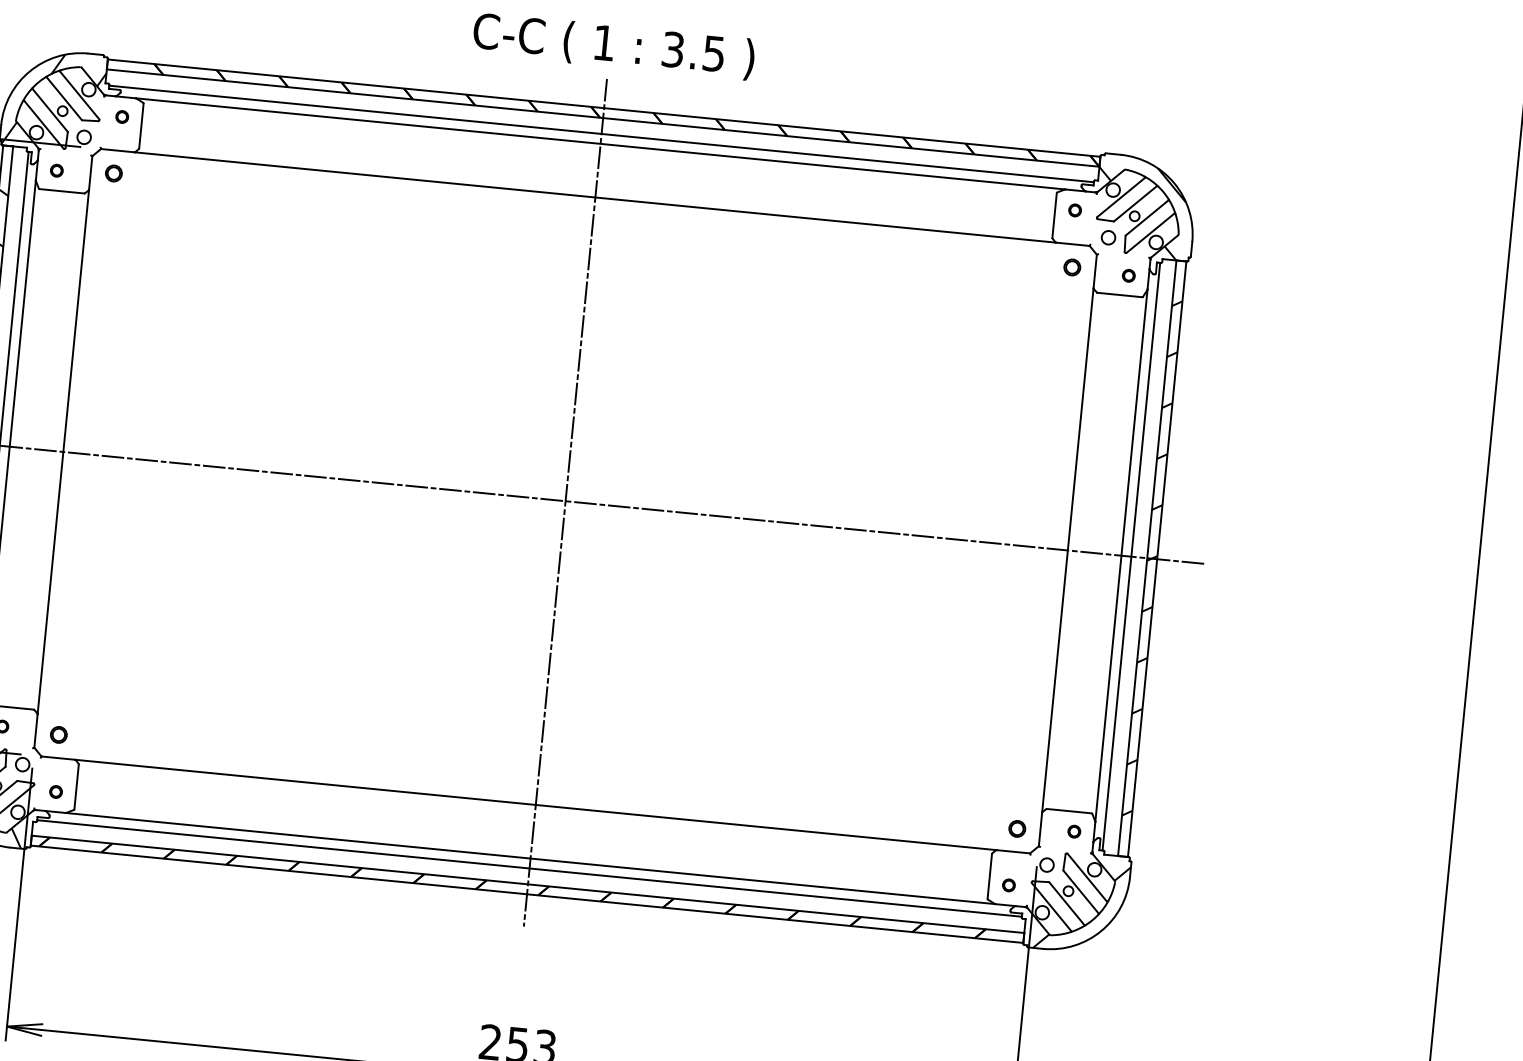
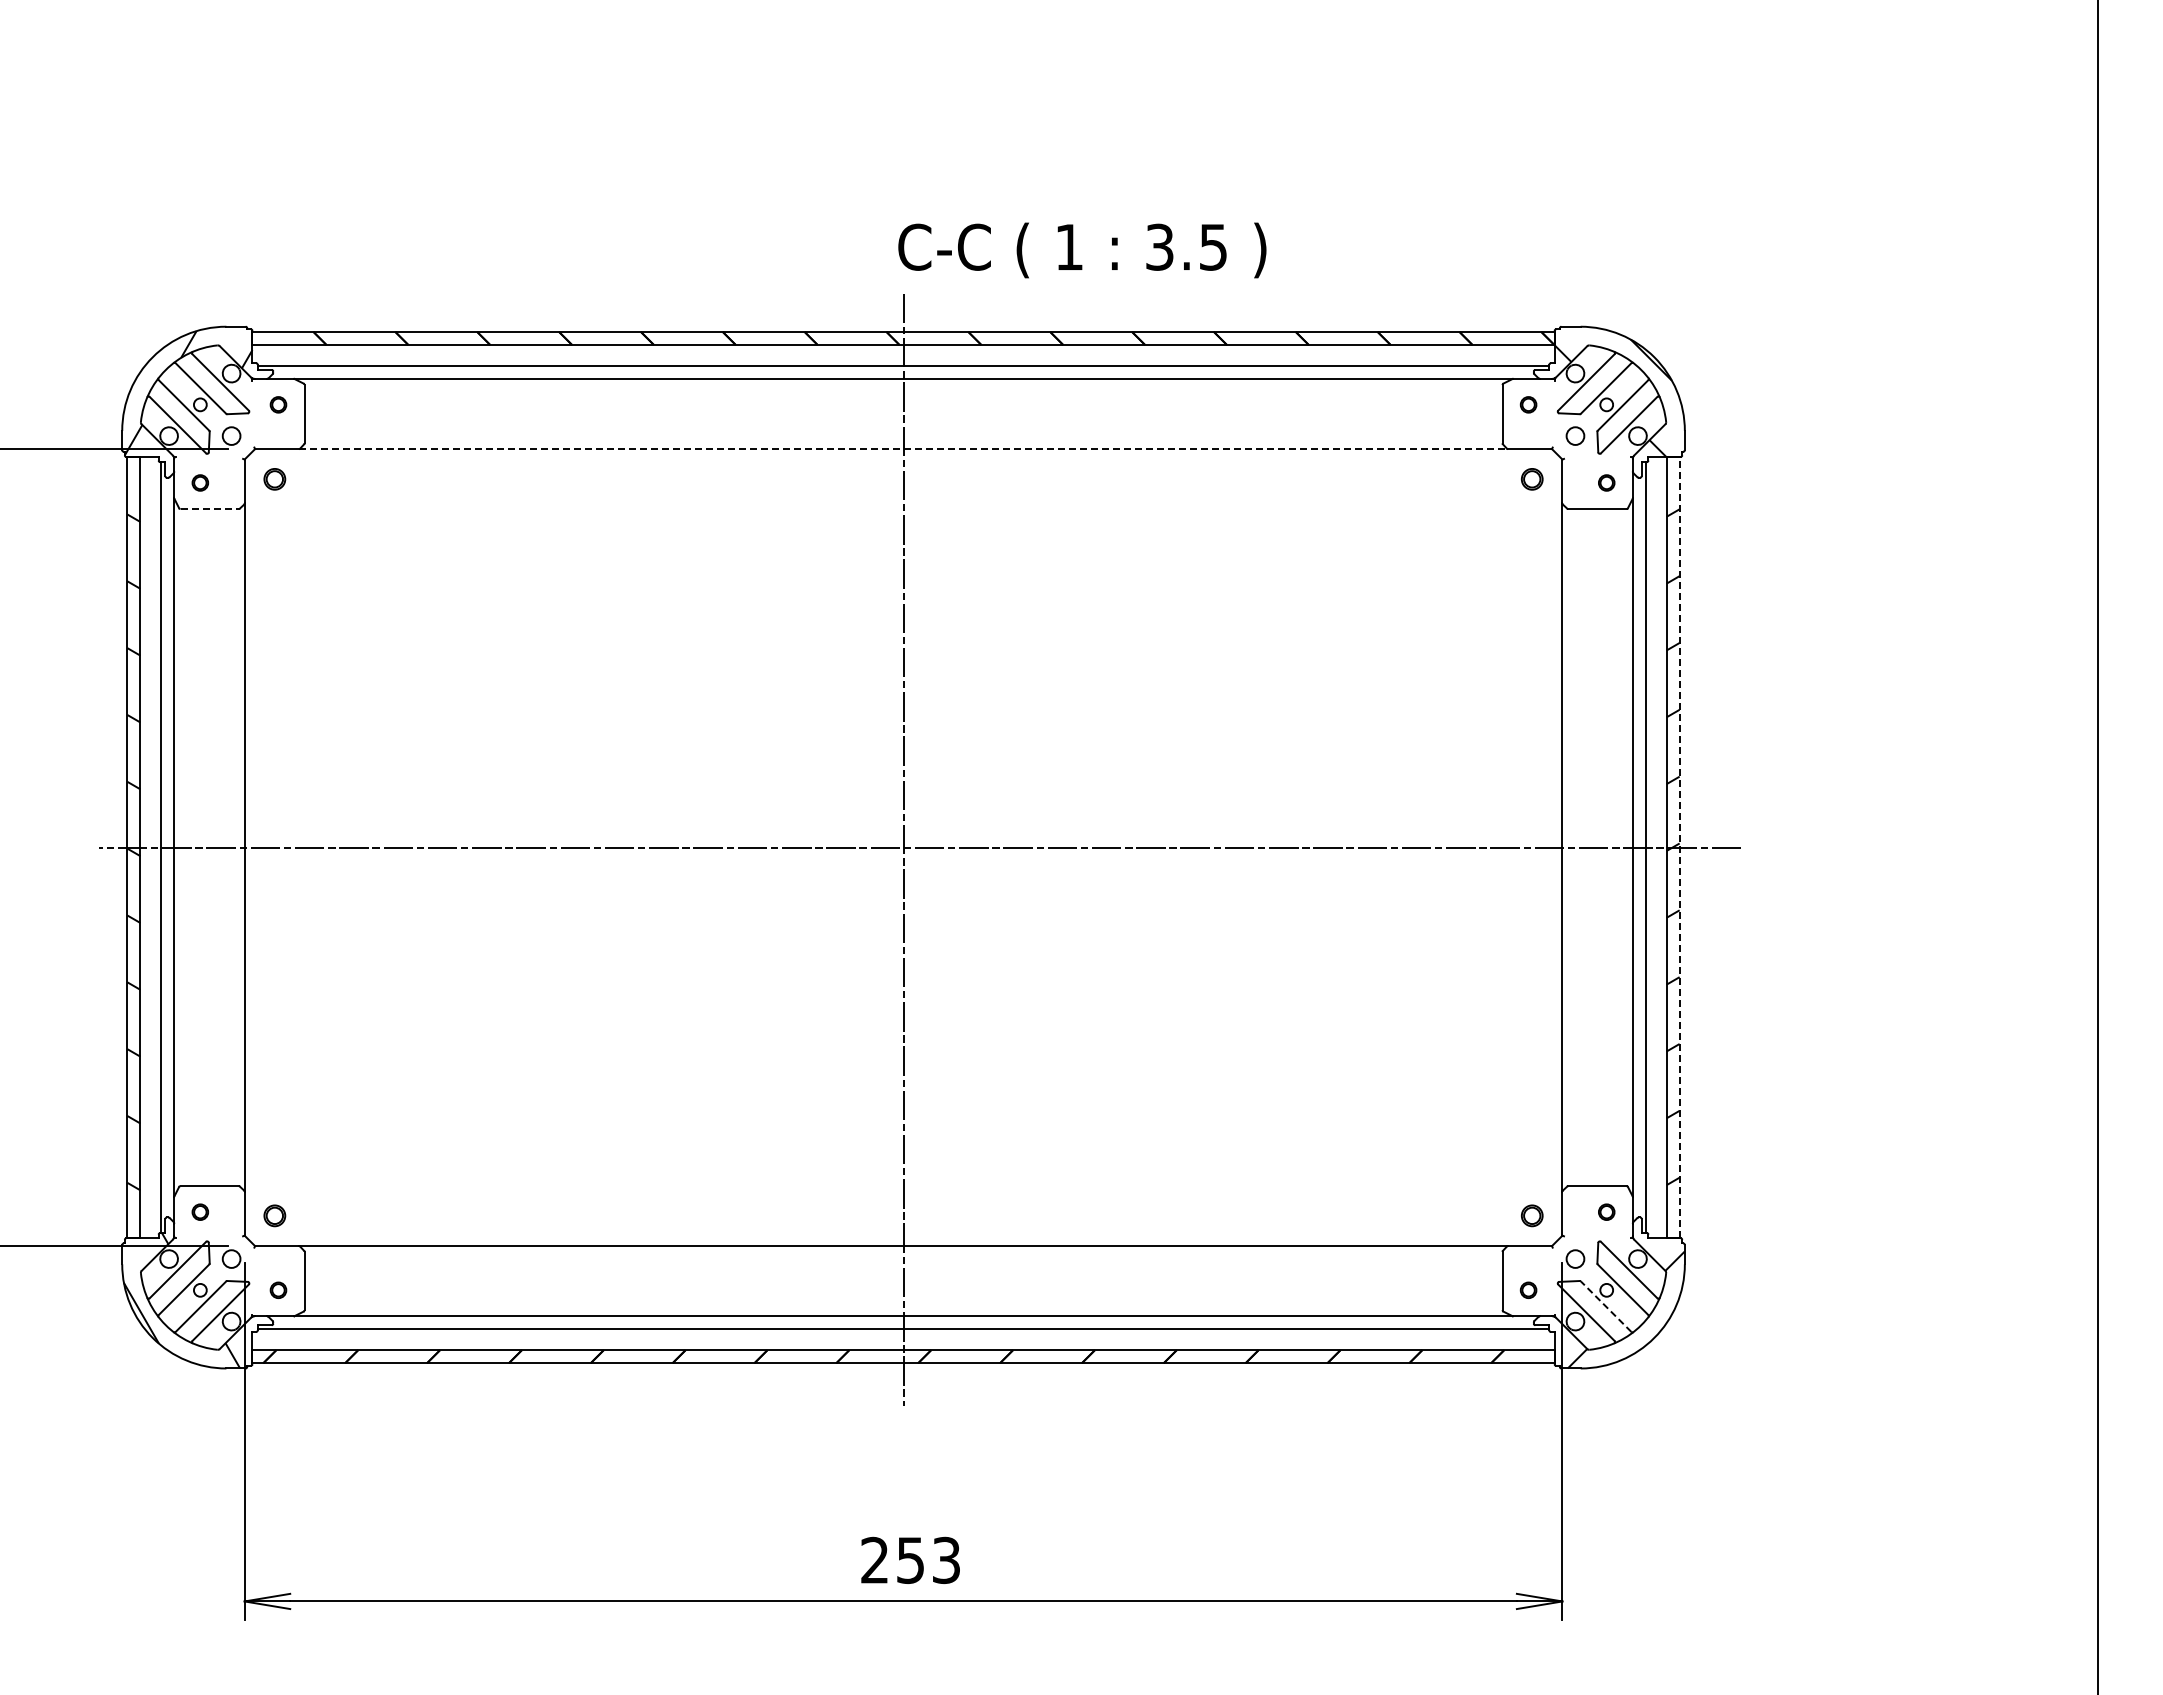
text: (614, 46) -> (1082, 250), moved
line: (62, 191) -> (210, 509), solid -> dashed
line: (595, 197) -> (903, 449), solid -> dashed
line: (1157, 559) -> (1679, 847), solid -> dashed
line: (1067, 903) -> (1606, 1306), solid -> dashed

